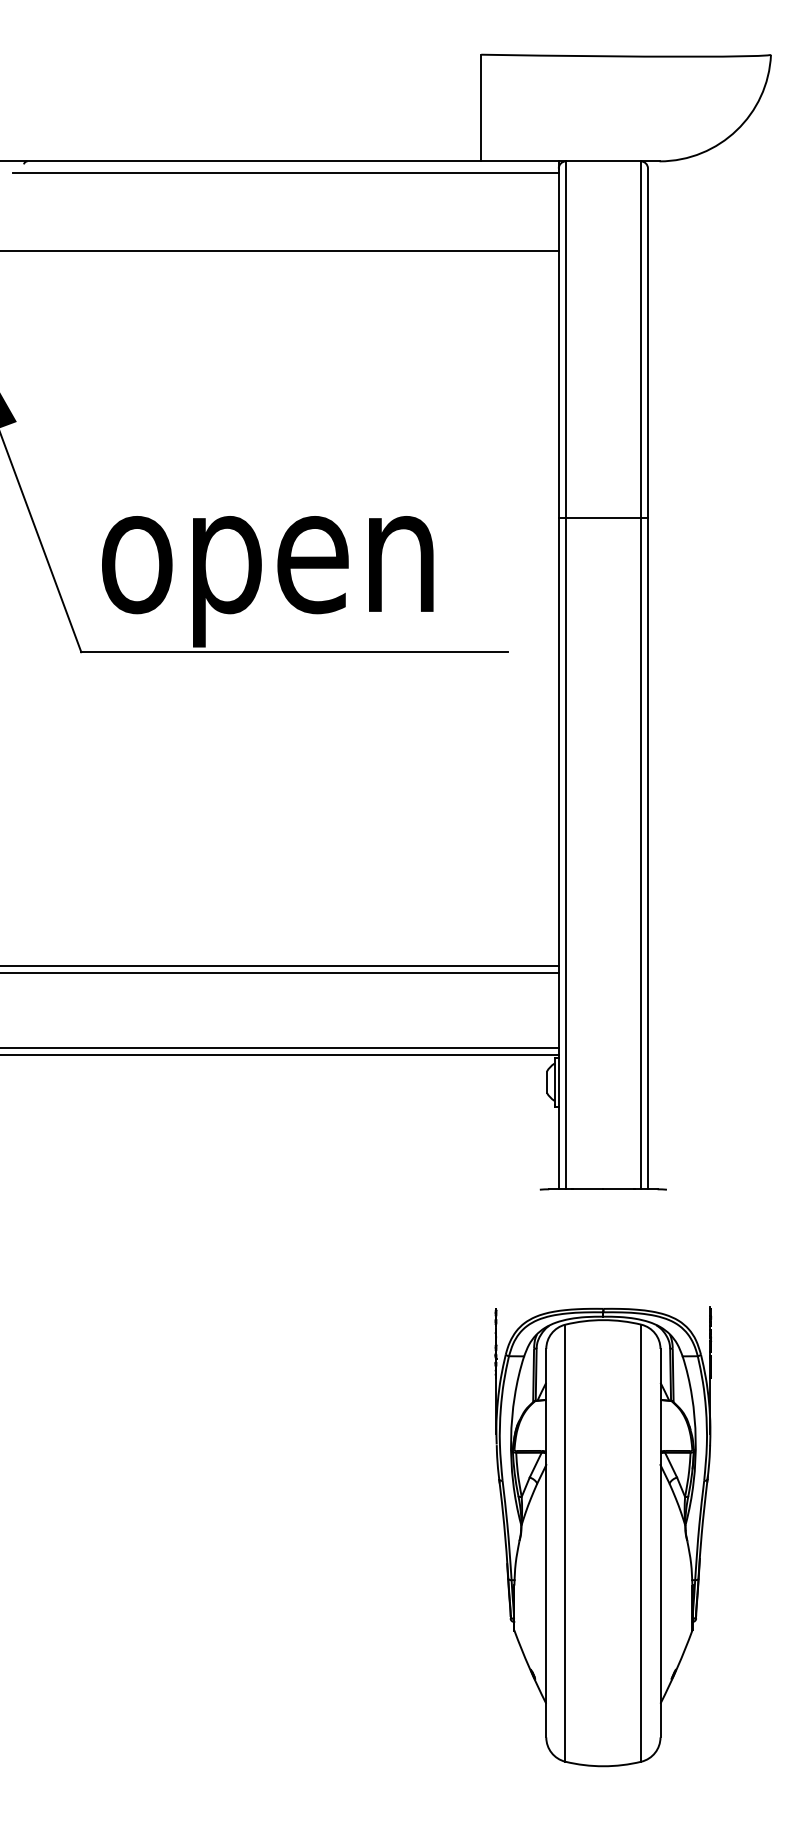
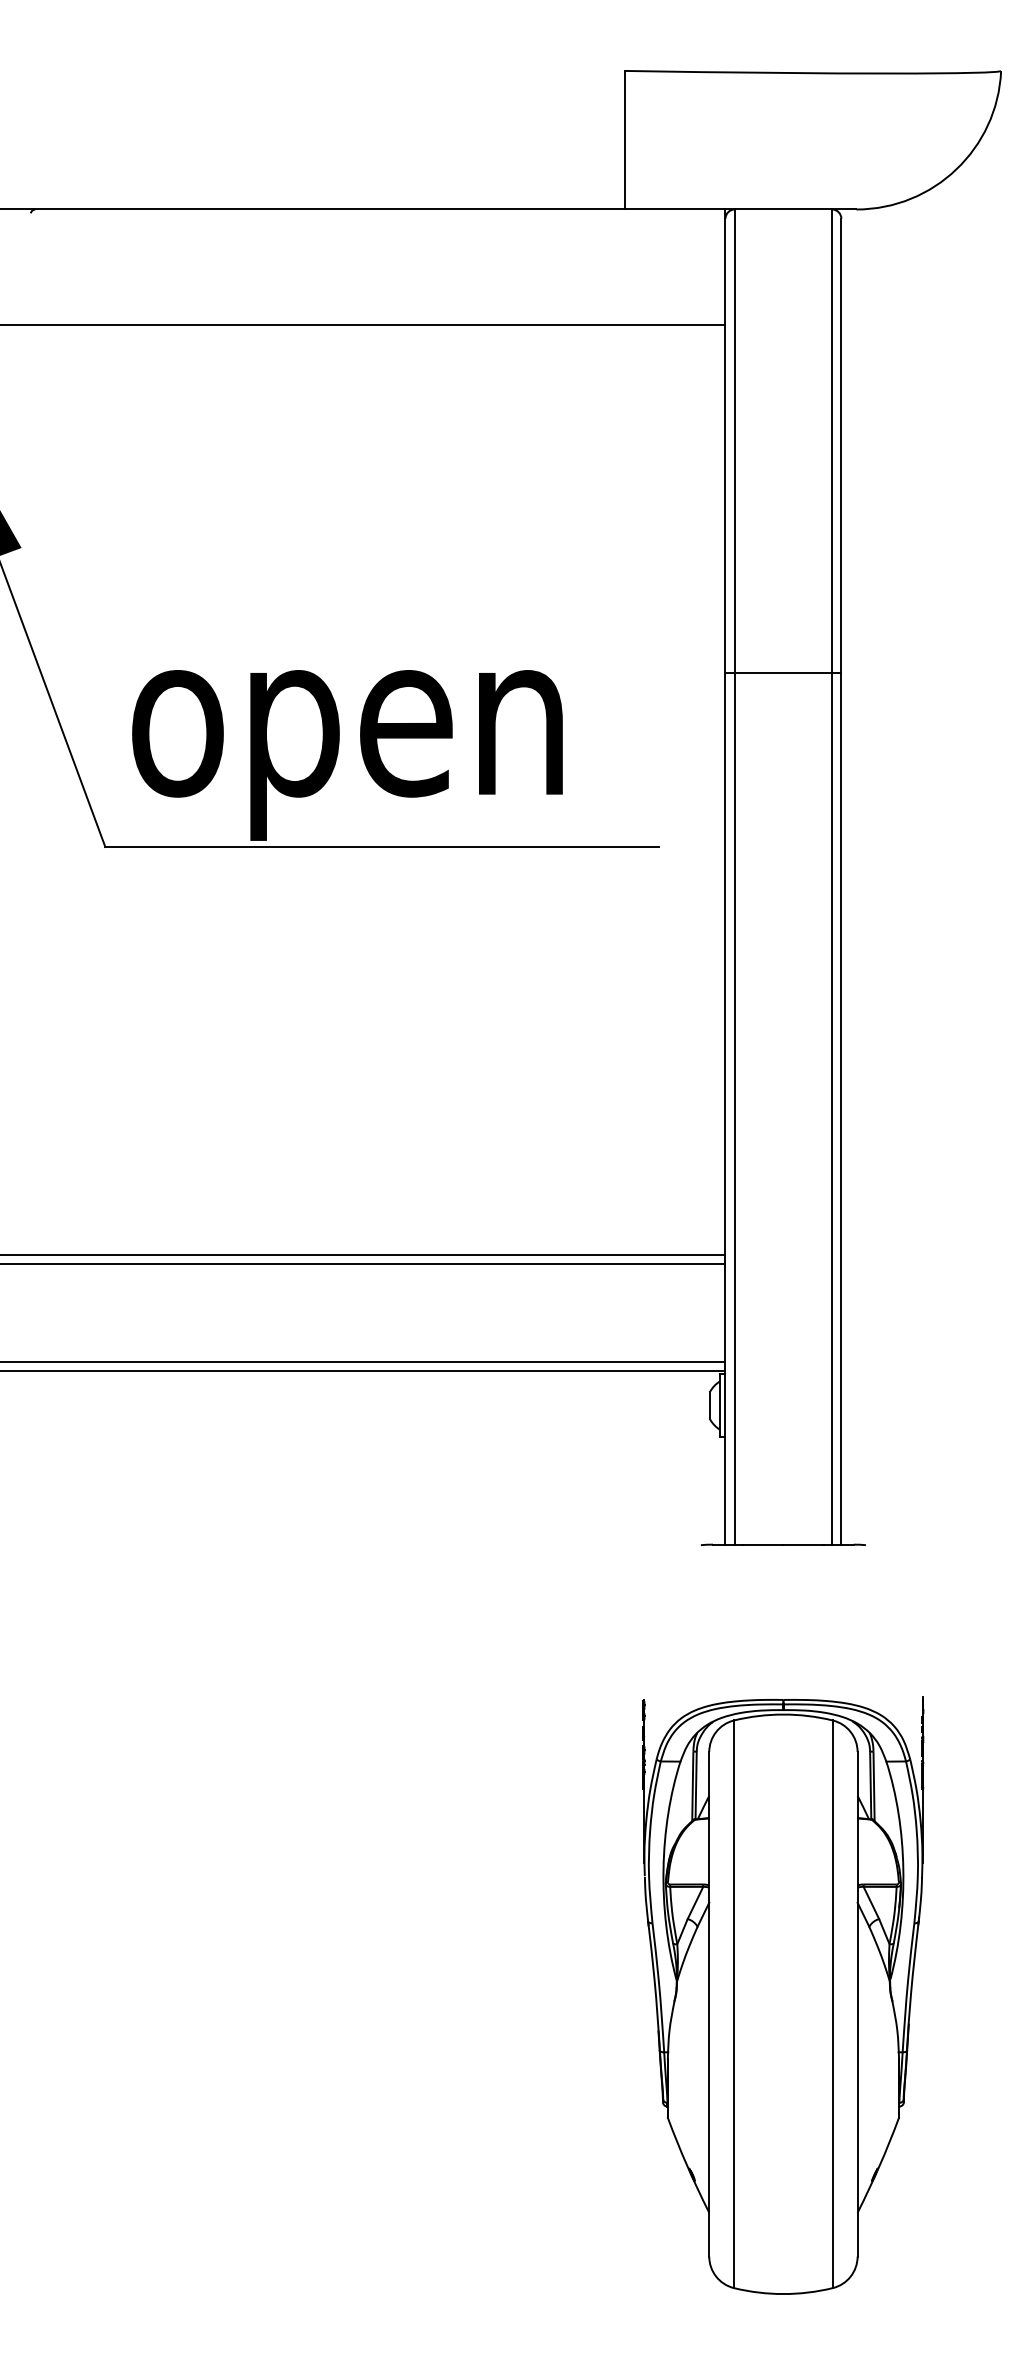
line: (286, 172) -> (371, 224), removed

